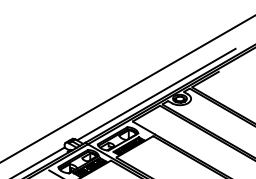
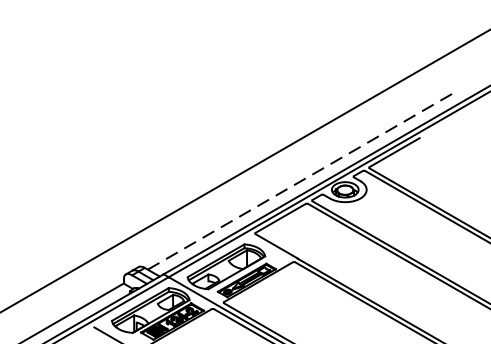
line: (155, 94) -> (298, 181), solid -> dashed

